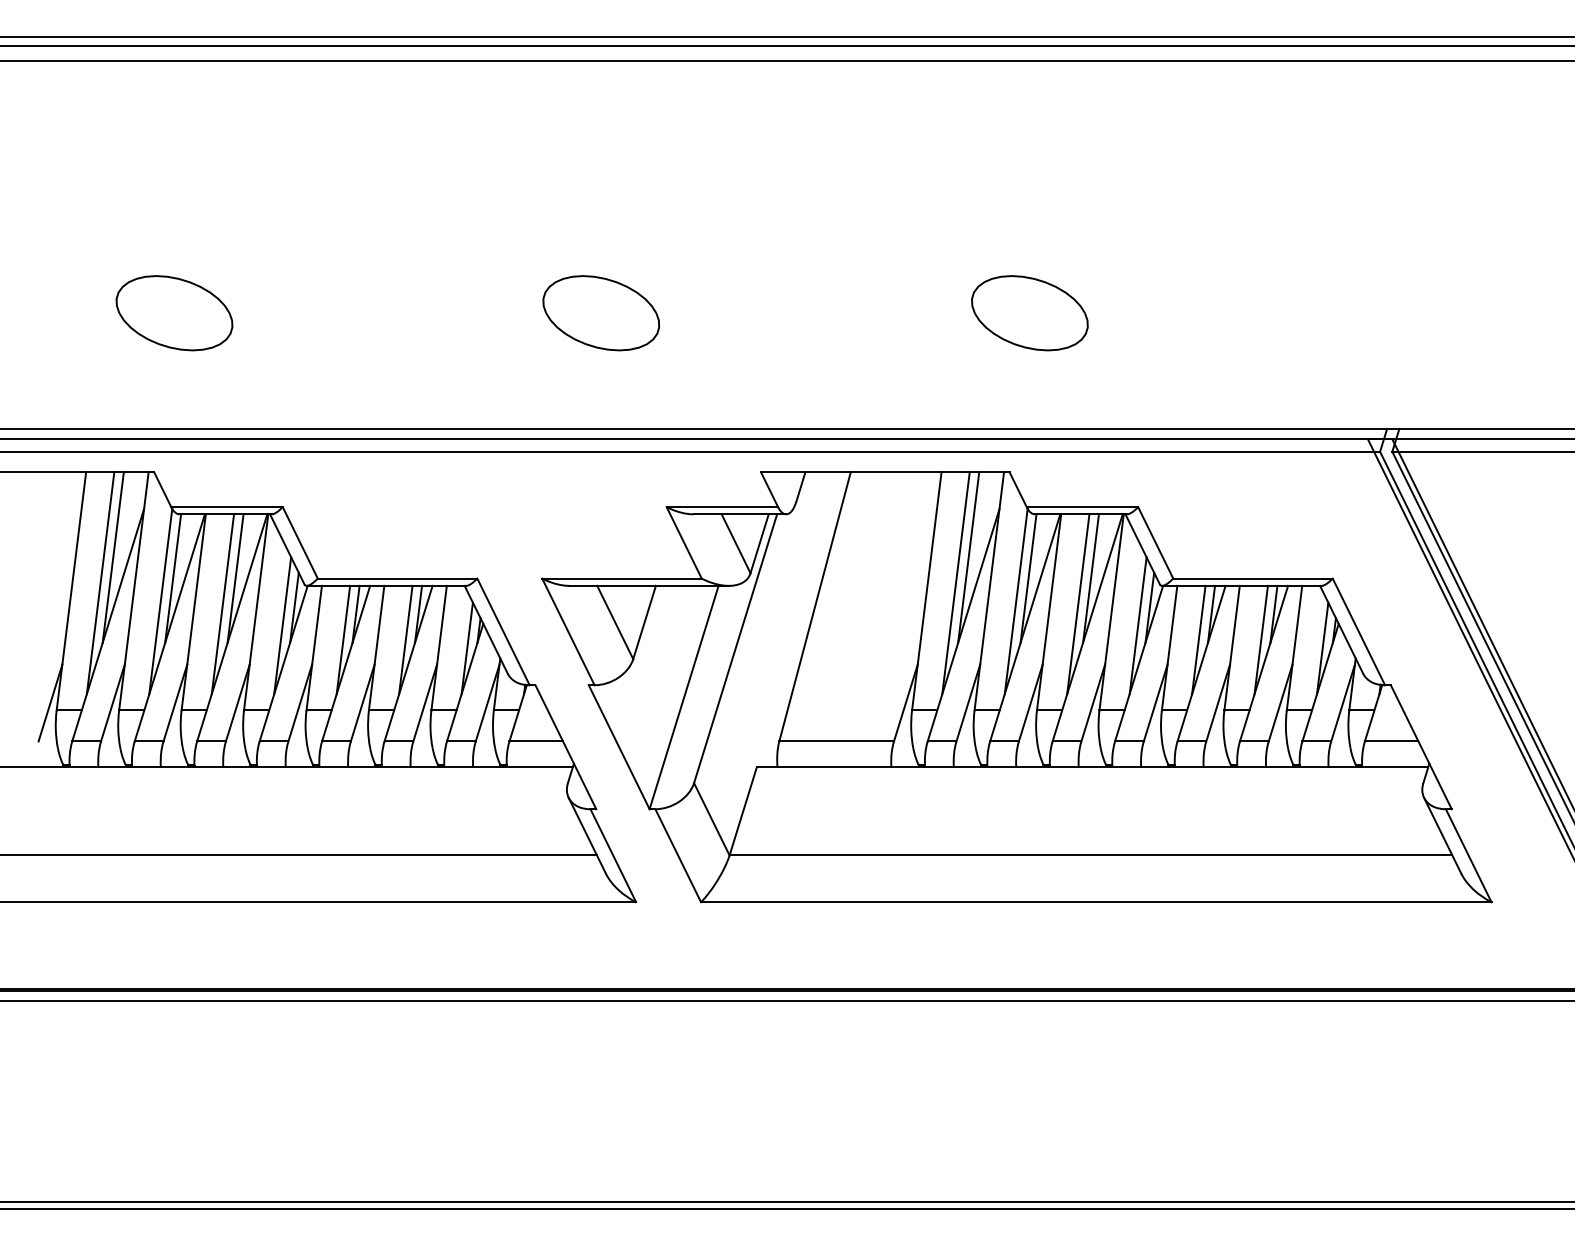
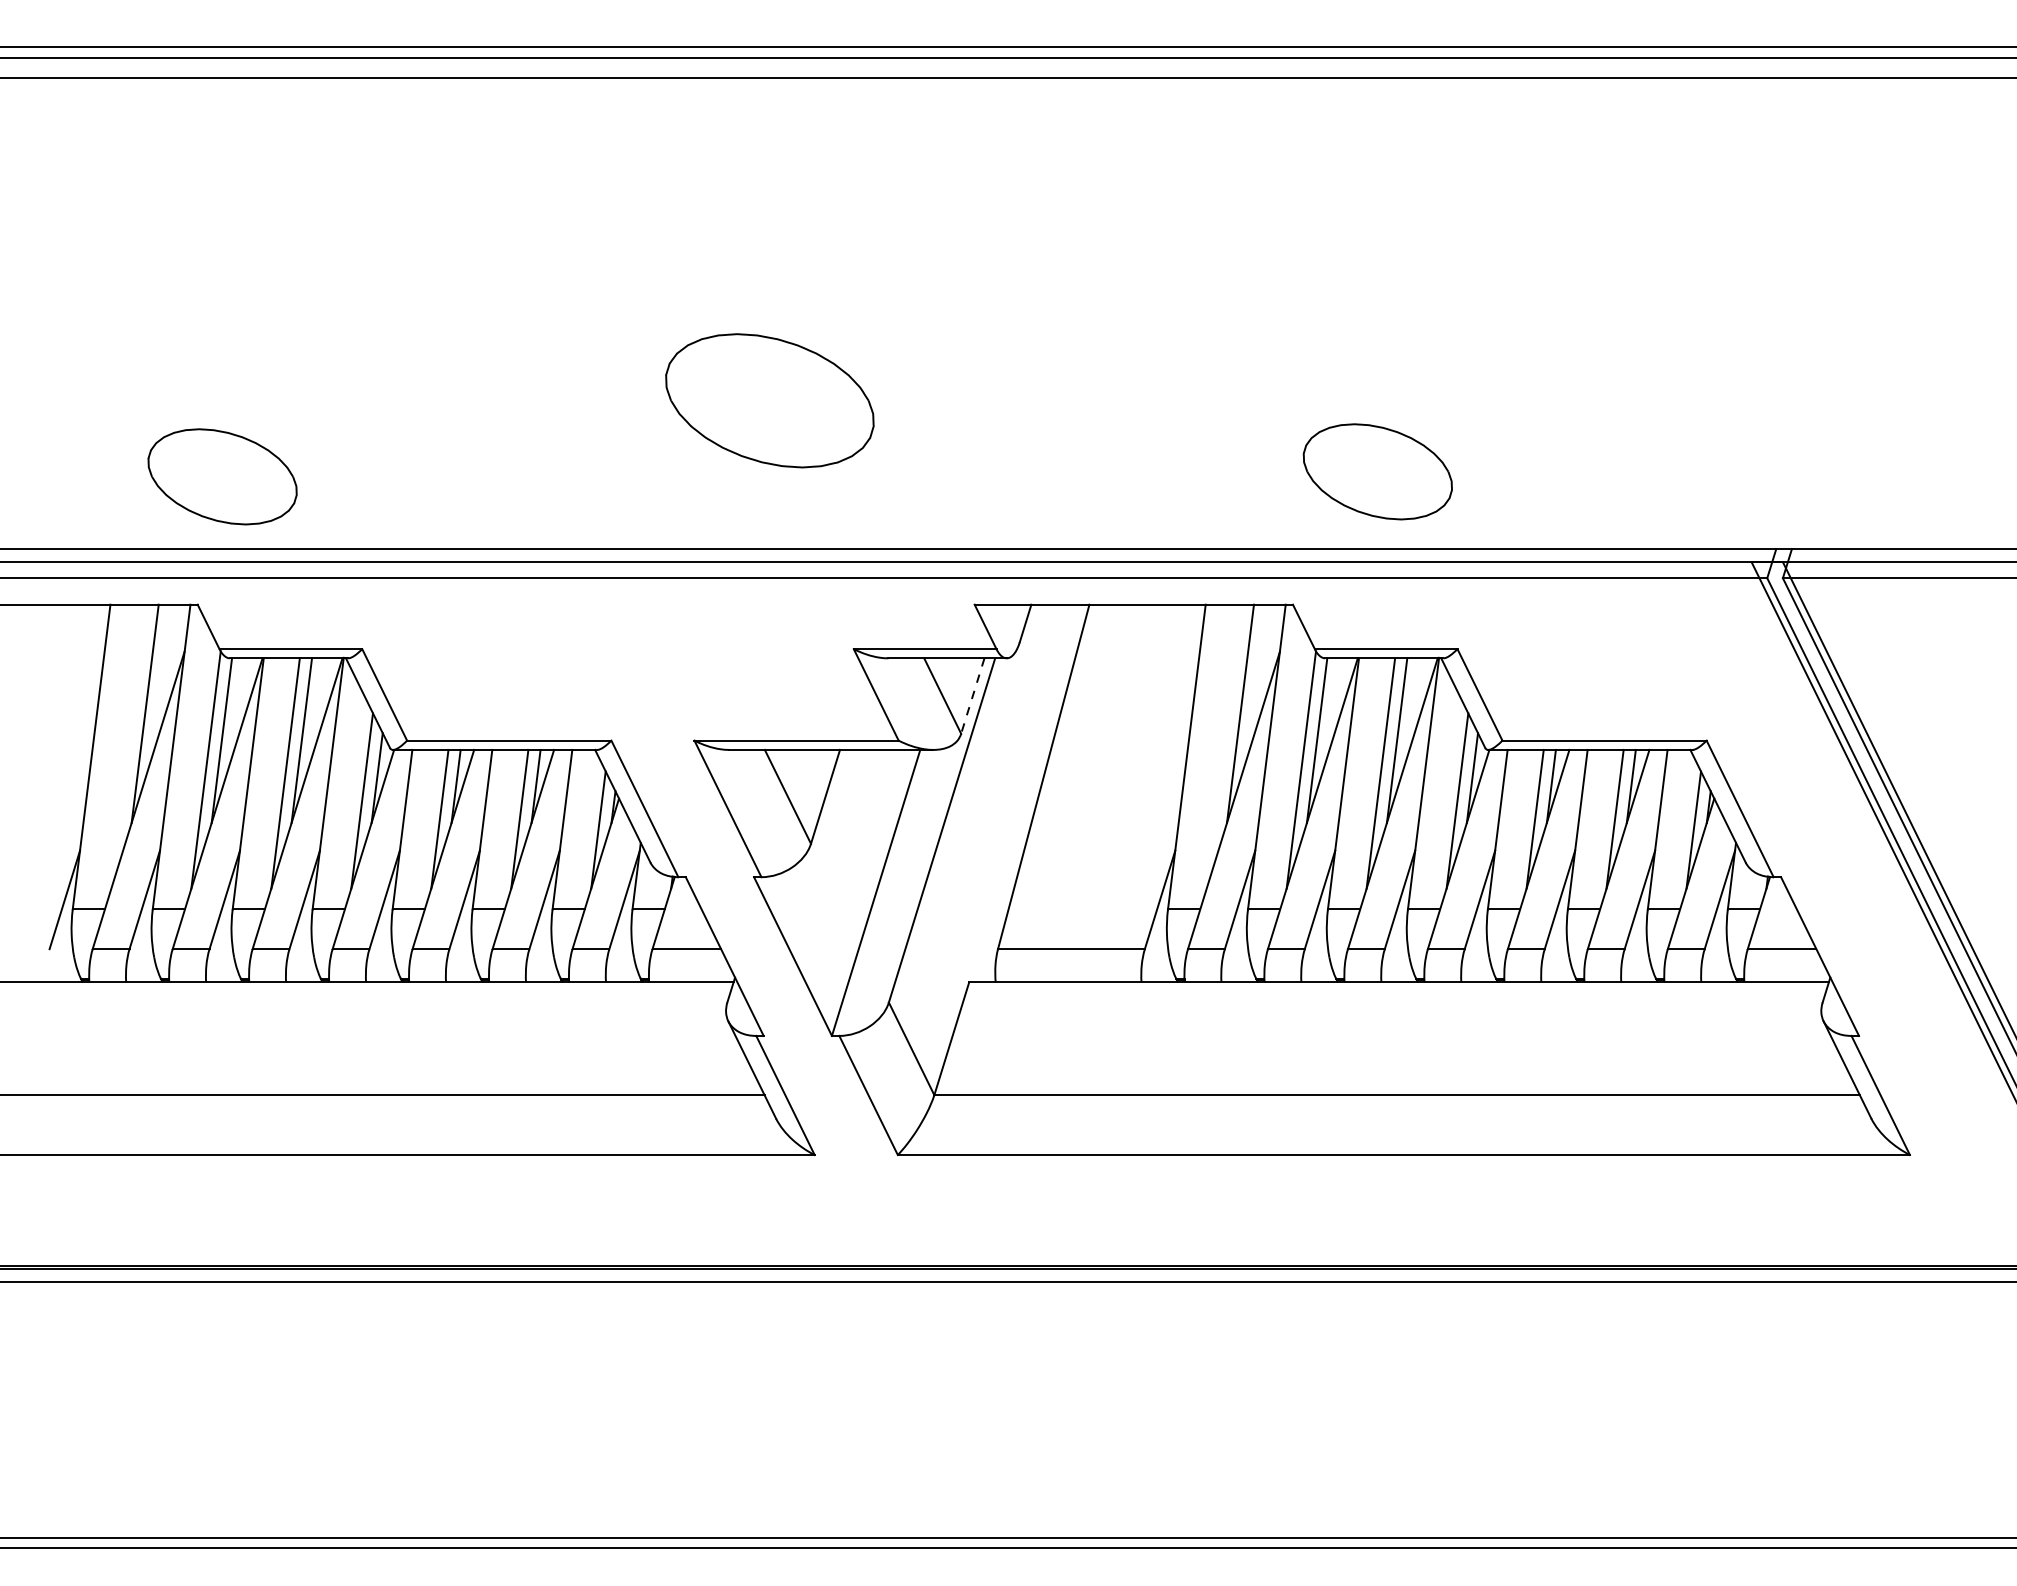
part: (174, 312) -> (222, 476), moved
part: (601, 312) -> (770, 400), size x1.4
part: (1029, 312) -> (1377, 471), moved
line: (759, 544) -> (972, 696), solid -> dashed
line: (100, 583) -> (128, 746), removed
line: (955, 583) -> (1223, 746), removed

